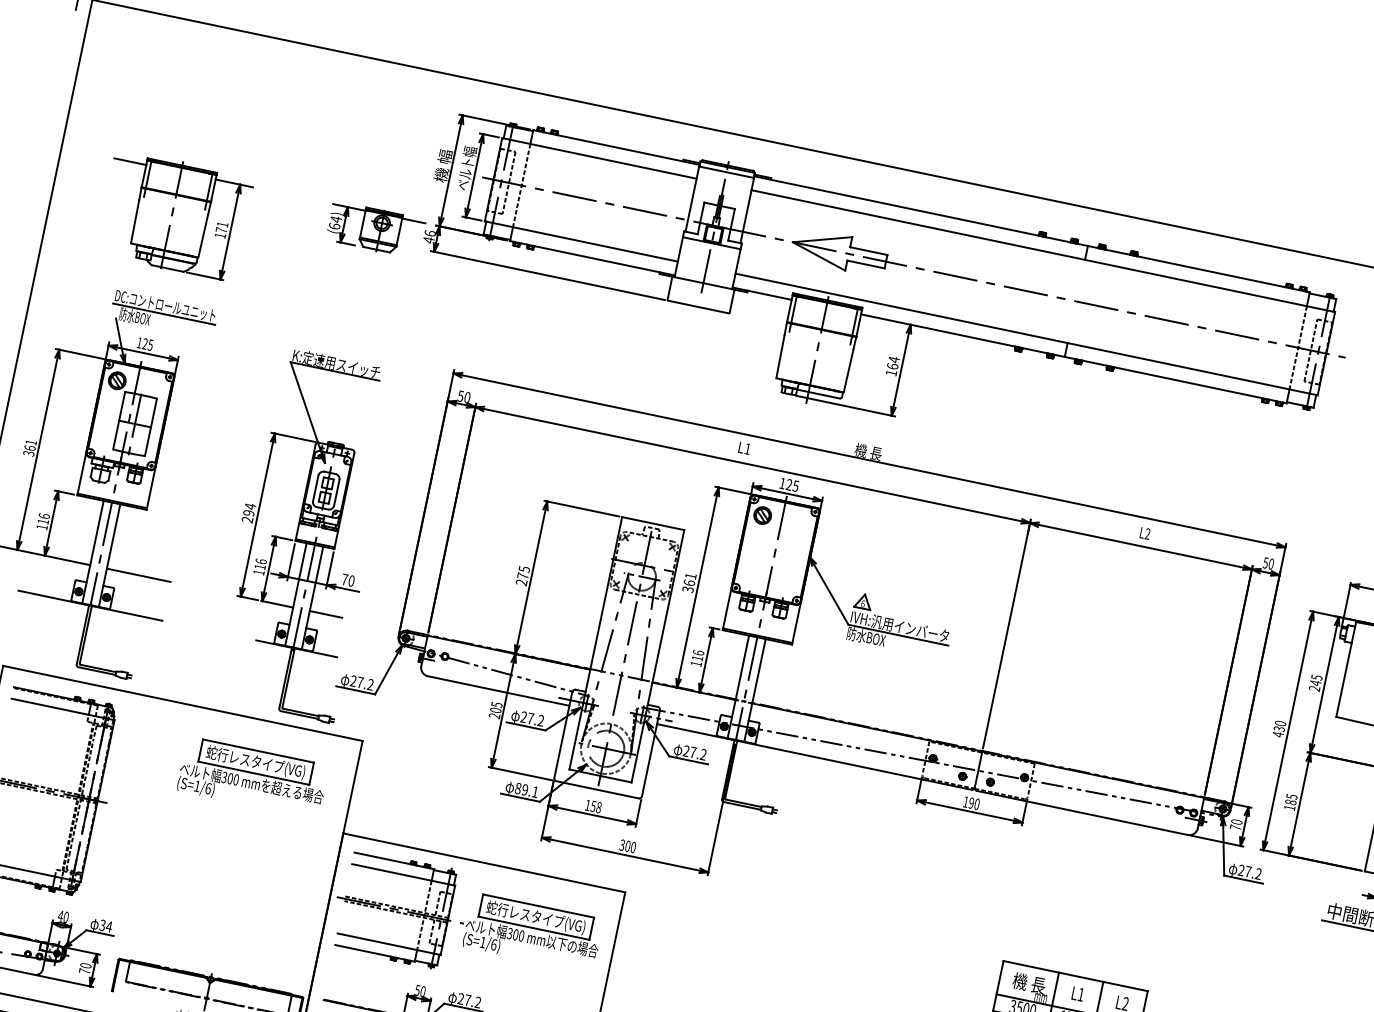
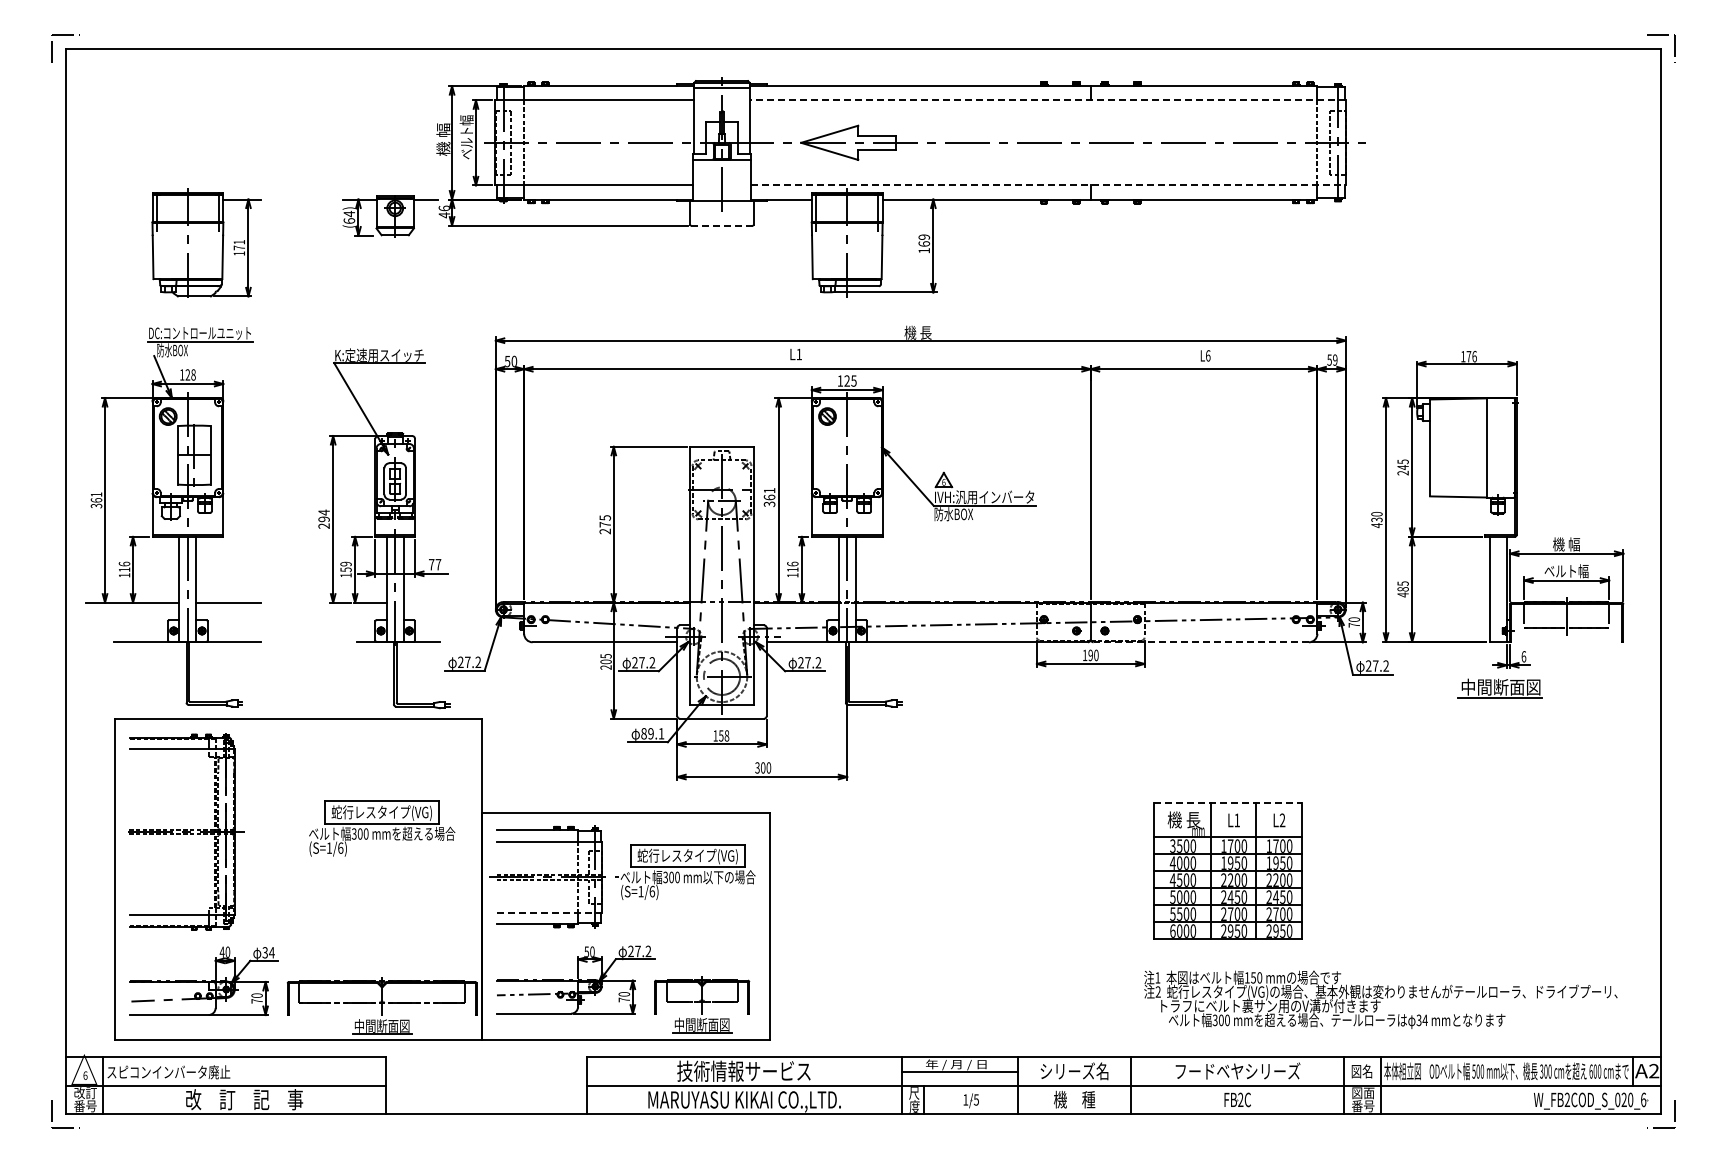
line: (129, 161) -> (135, 199), removed
line: (1042, 251) -> (1047, 100), solid -> dashed
line: (698, 307) -> (722, 225), solid -> dashed
line: (1027, 334) -> (1049, 185), solid -> dashed
text: (150, 344) -> (193, 374), 125 -> 128
text: (894, 360) -> (924, 237), 164 -> 169
text: (1148, 533) -> (1208, 355), L2 -> L6
text: (260, 563) -> (345, 566), 116 -> 159
text: (1271, 563) -> (1335, 359), 50 -> 59
text: (351, 580) -> (438, 564), 70 -> 77
line: (325, 614) -> (419, 602), removed
part: (253, 777) -> (382, 828), moved
text: (1289, 807) -> (1402, 594), 185 -> 485
line: (1082, 813) -> (1201, 642), solid -> dashed
line: (389, 944) -> (549, 912), solid -> dashed
line: (1076, 976) -> (1228, 803), solid -> dashed

